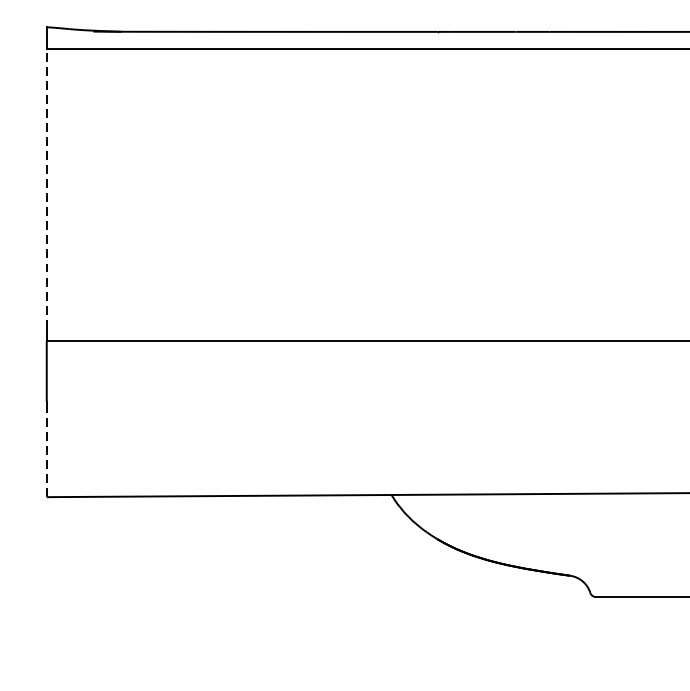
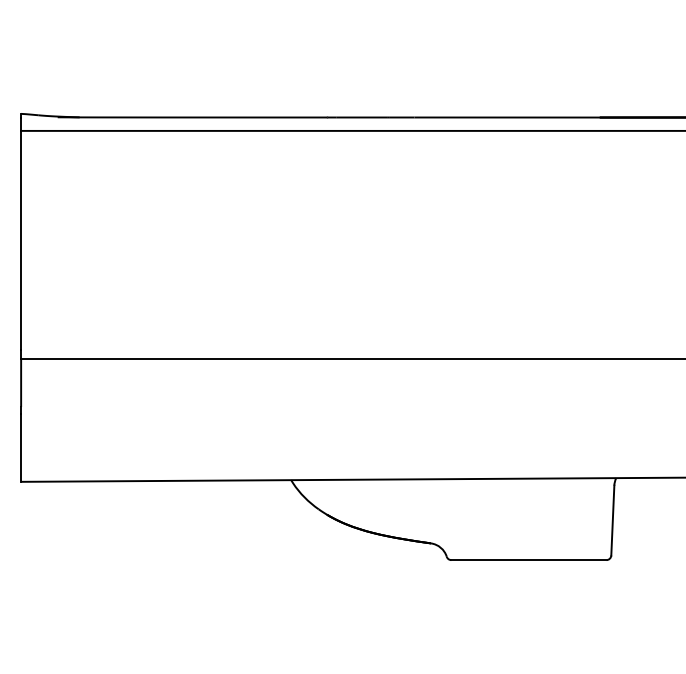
line: (47, 187) -> (21, 239), dashed -> solid
line: (47, 454) -> (21, 448), dashed -> solid

